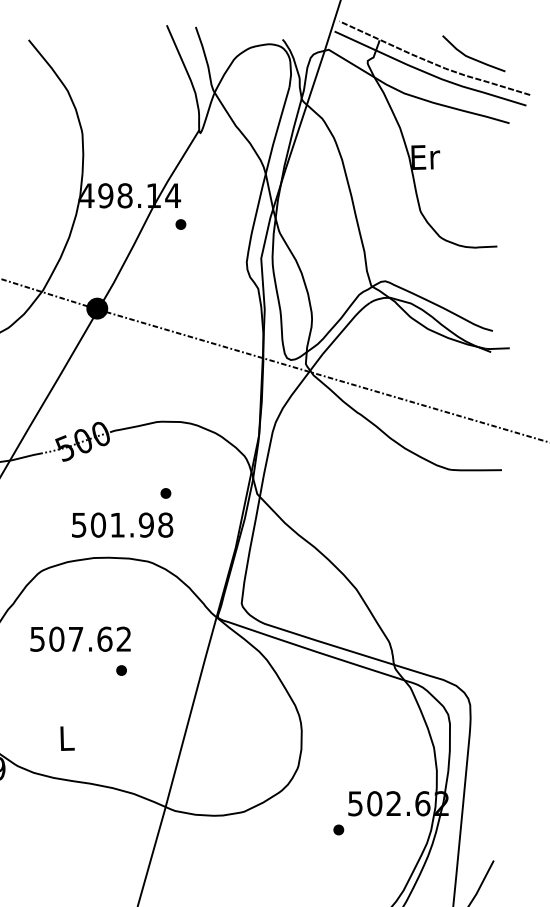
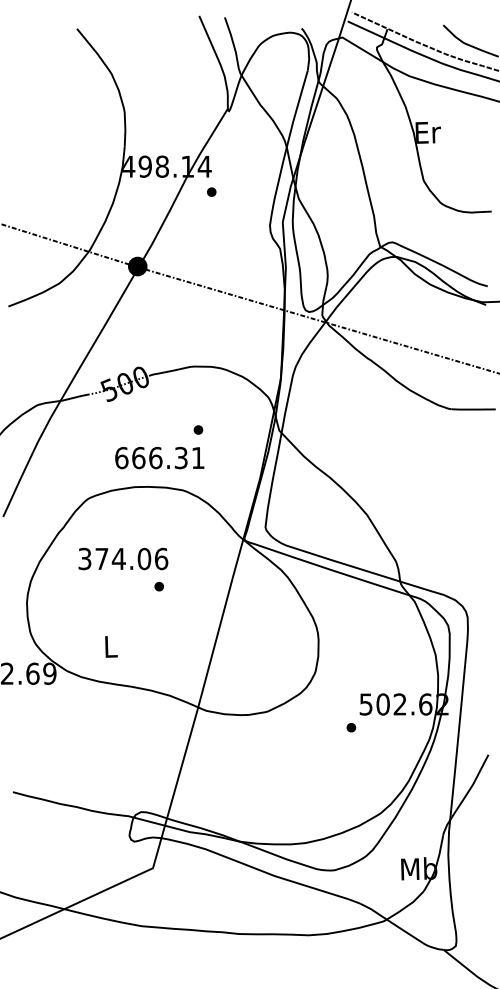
text: (121, 524) -> (159, 457), 501.98 -> 666.31
text: (81, 638) -> (123, 558), 507.62 -> 374.06

